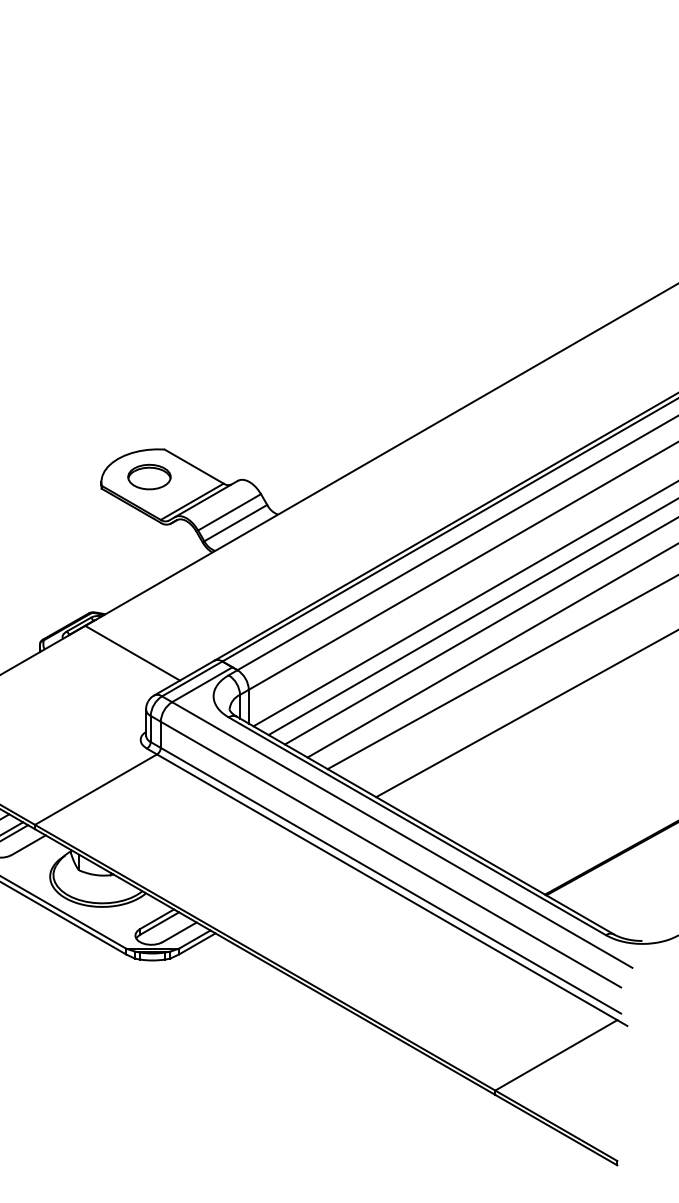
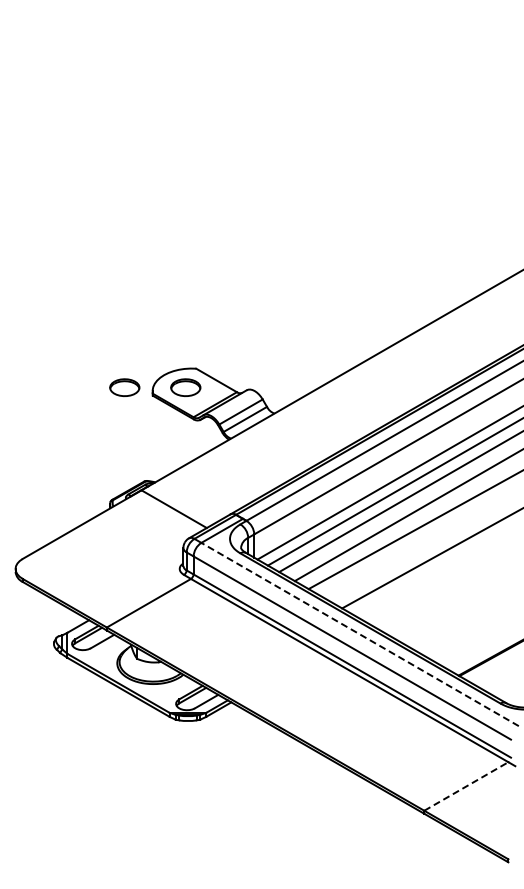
part: (60, 476) -> (124, 387), added
line: (401, 834) -> (359, 634), solid -> dashed
line: (556, 1055) -> (466, 786), solid -> dashed

